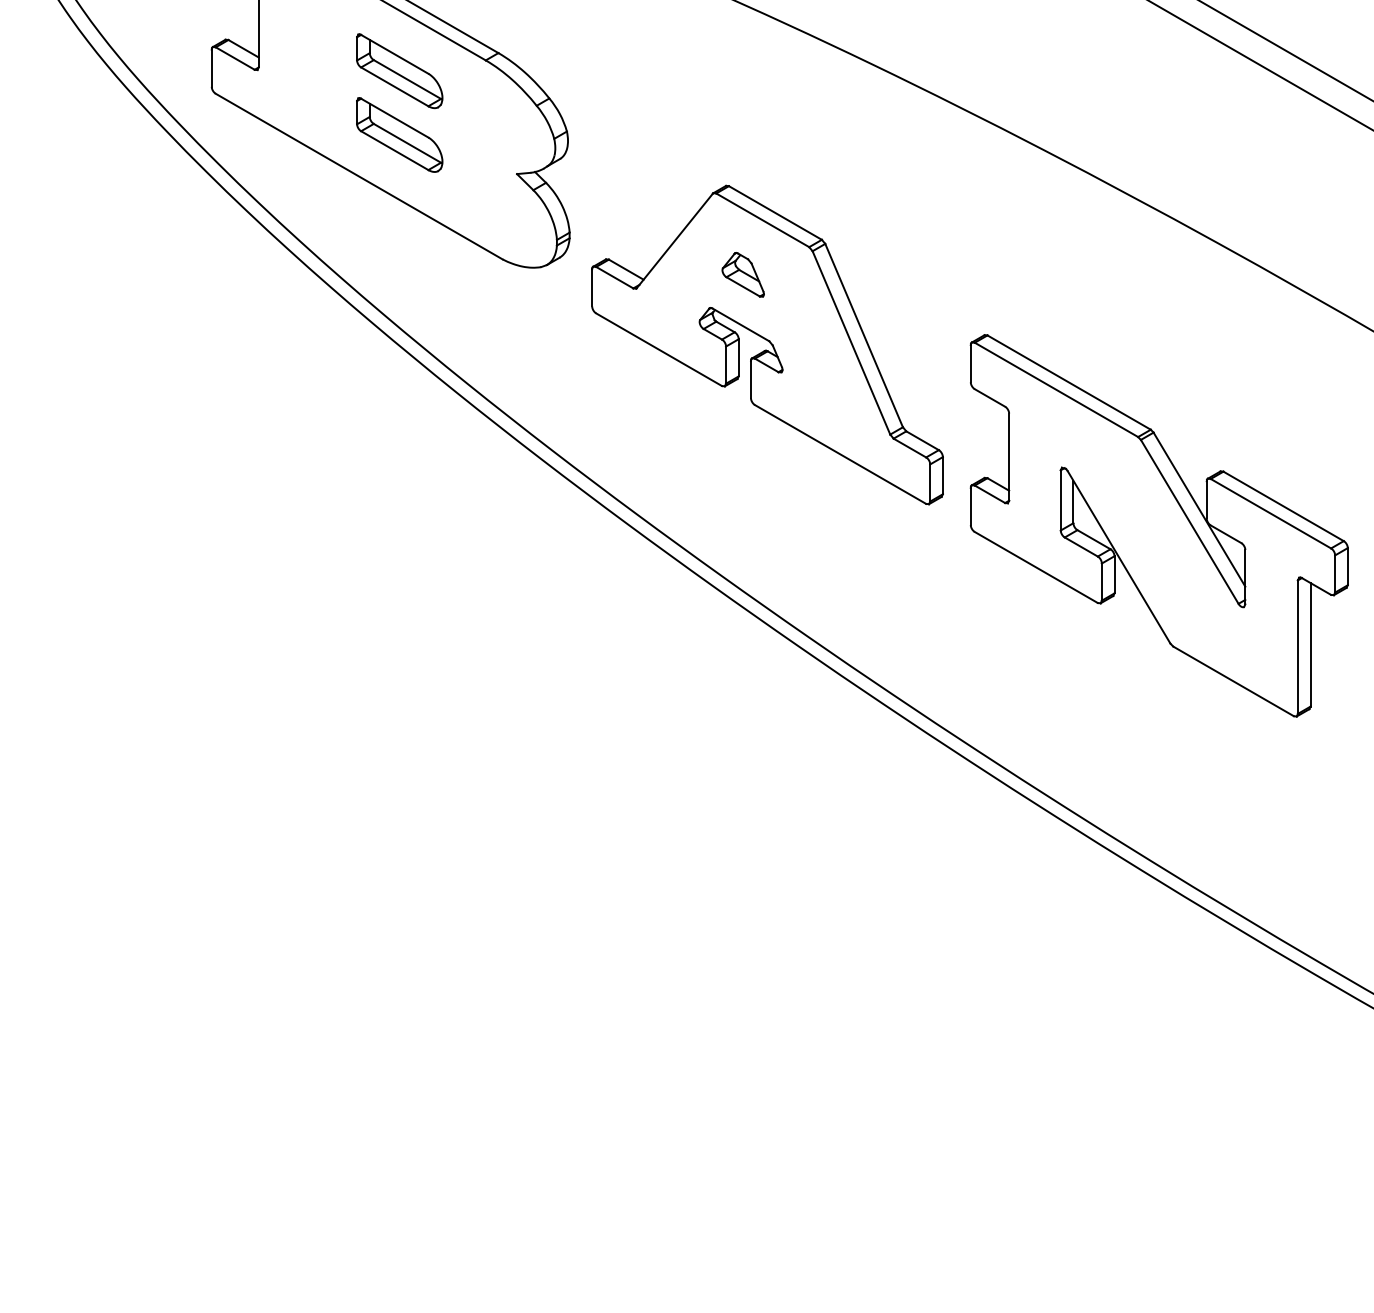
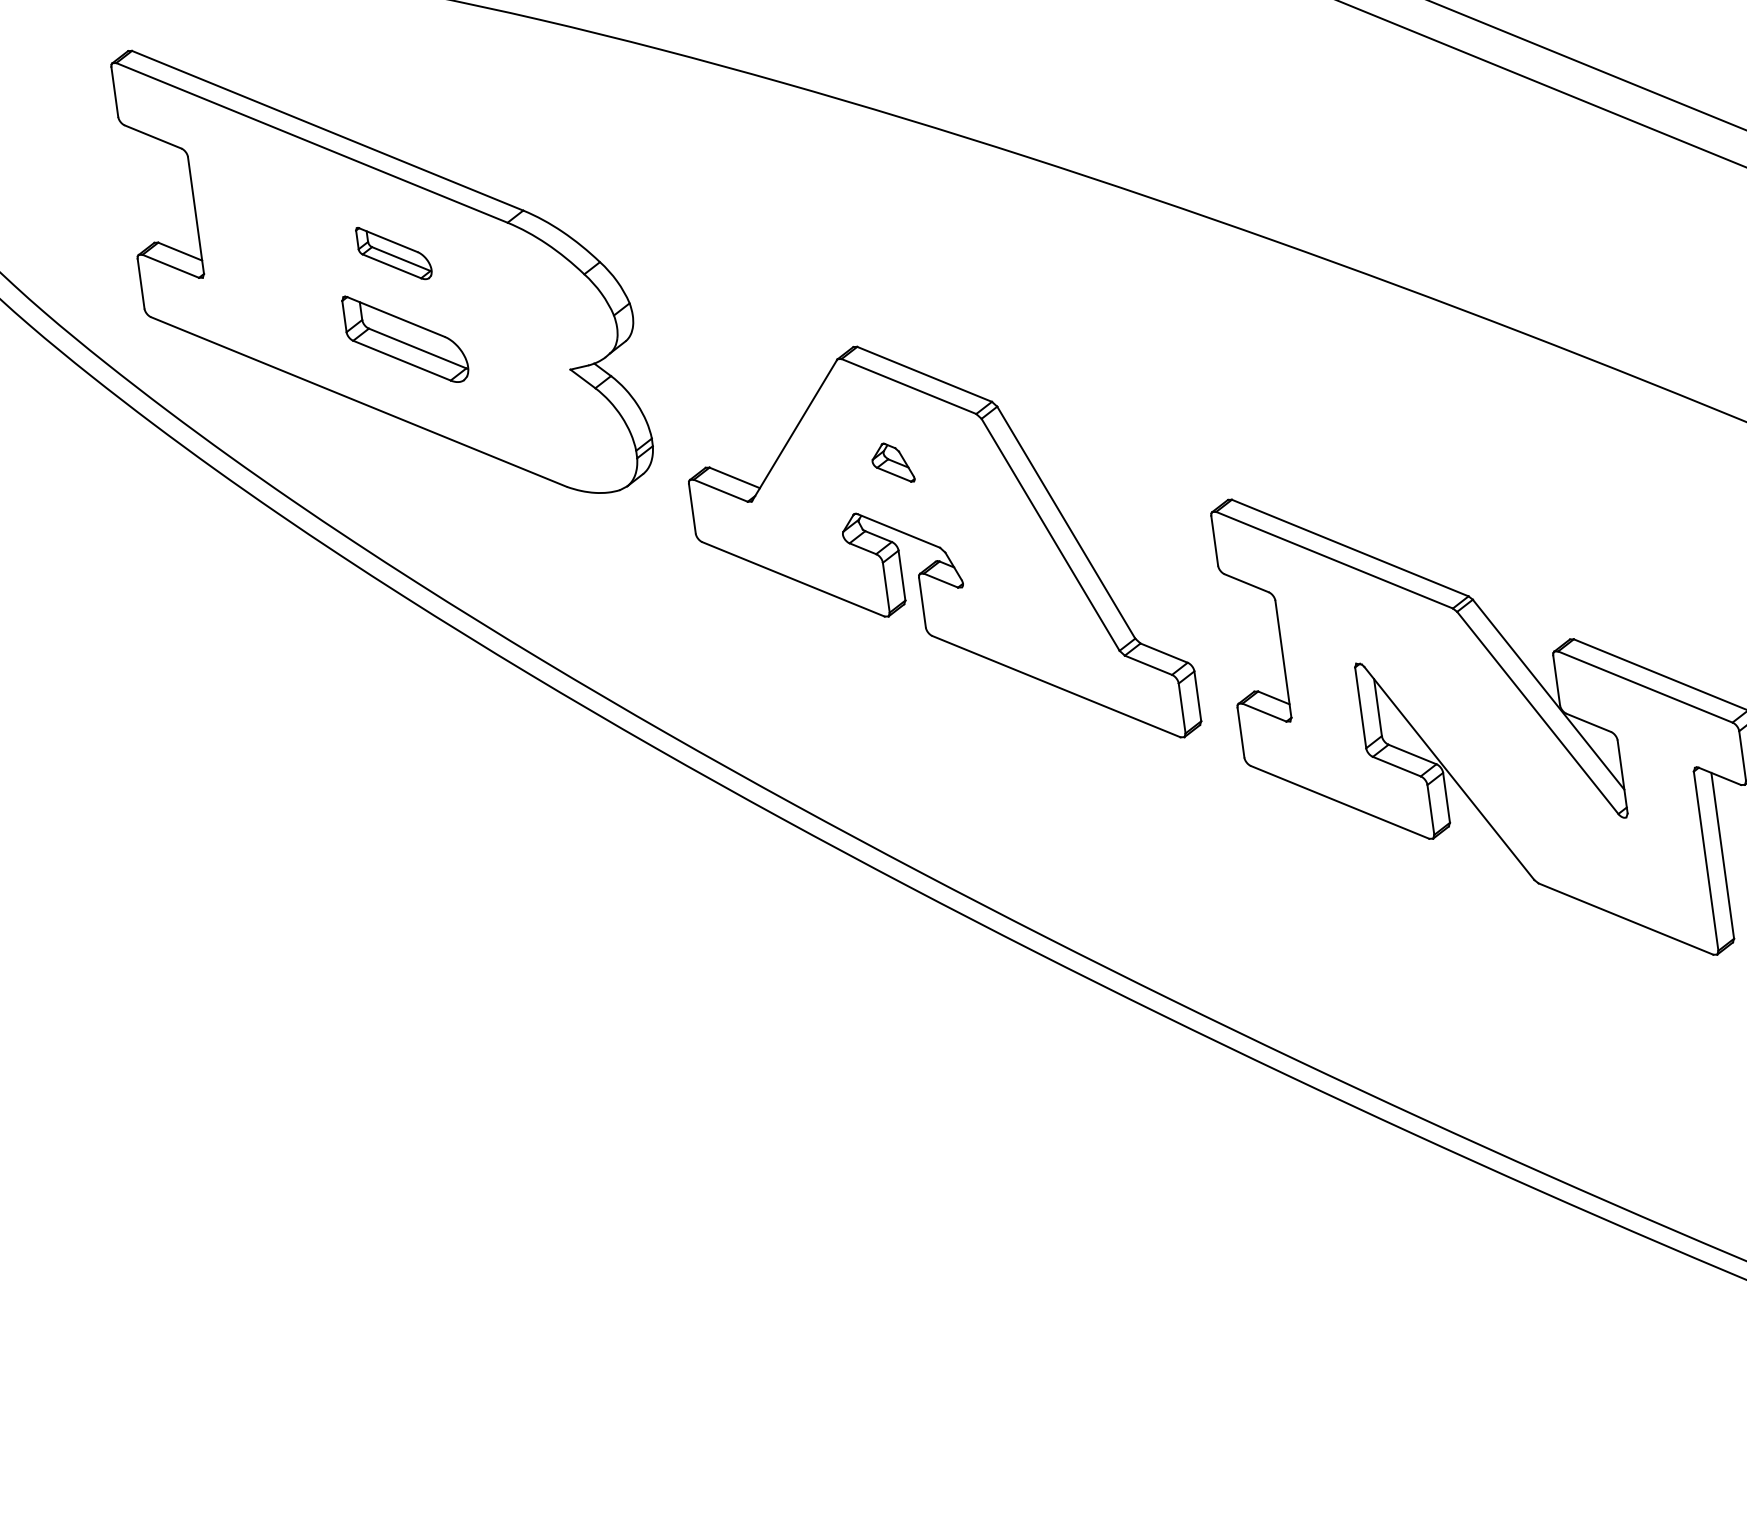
part: (399, 71) -> (393, 253), size x0.6
part: (742, 274) -> (891, 463), size x0.7

